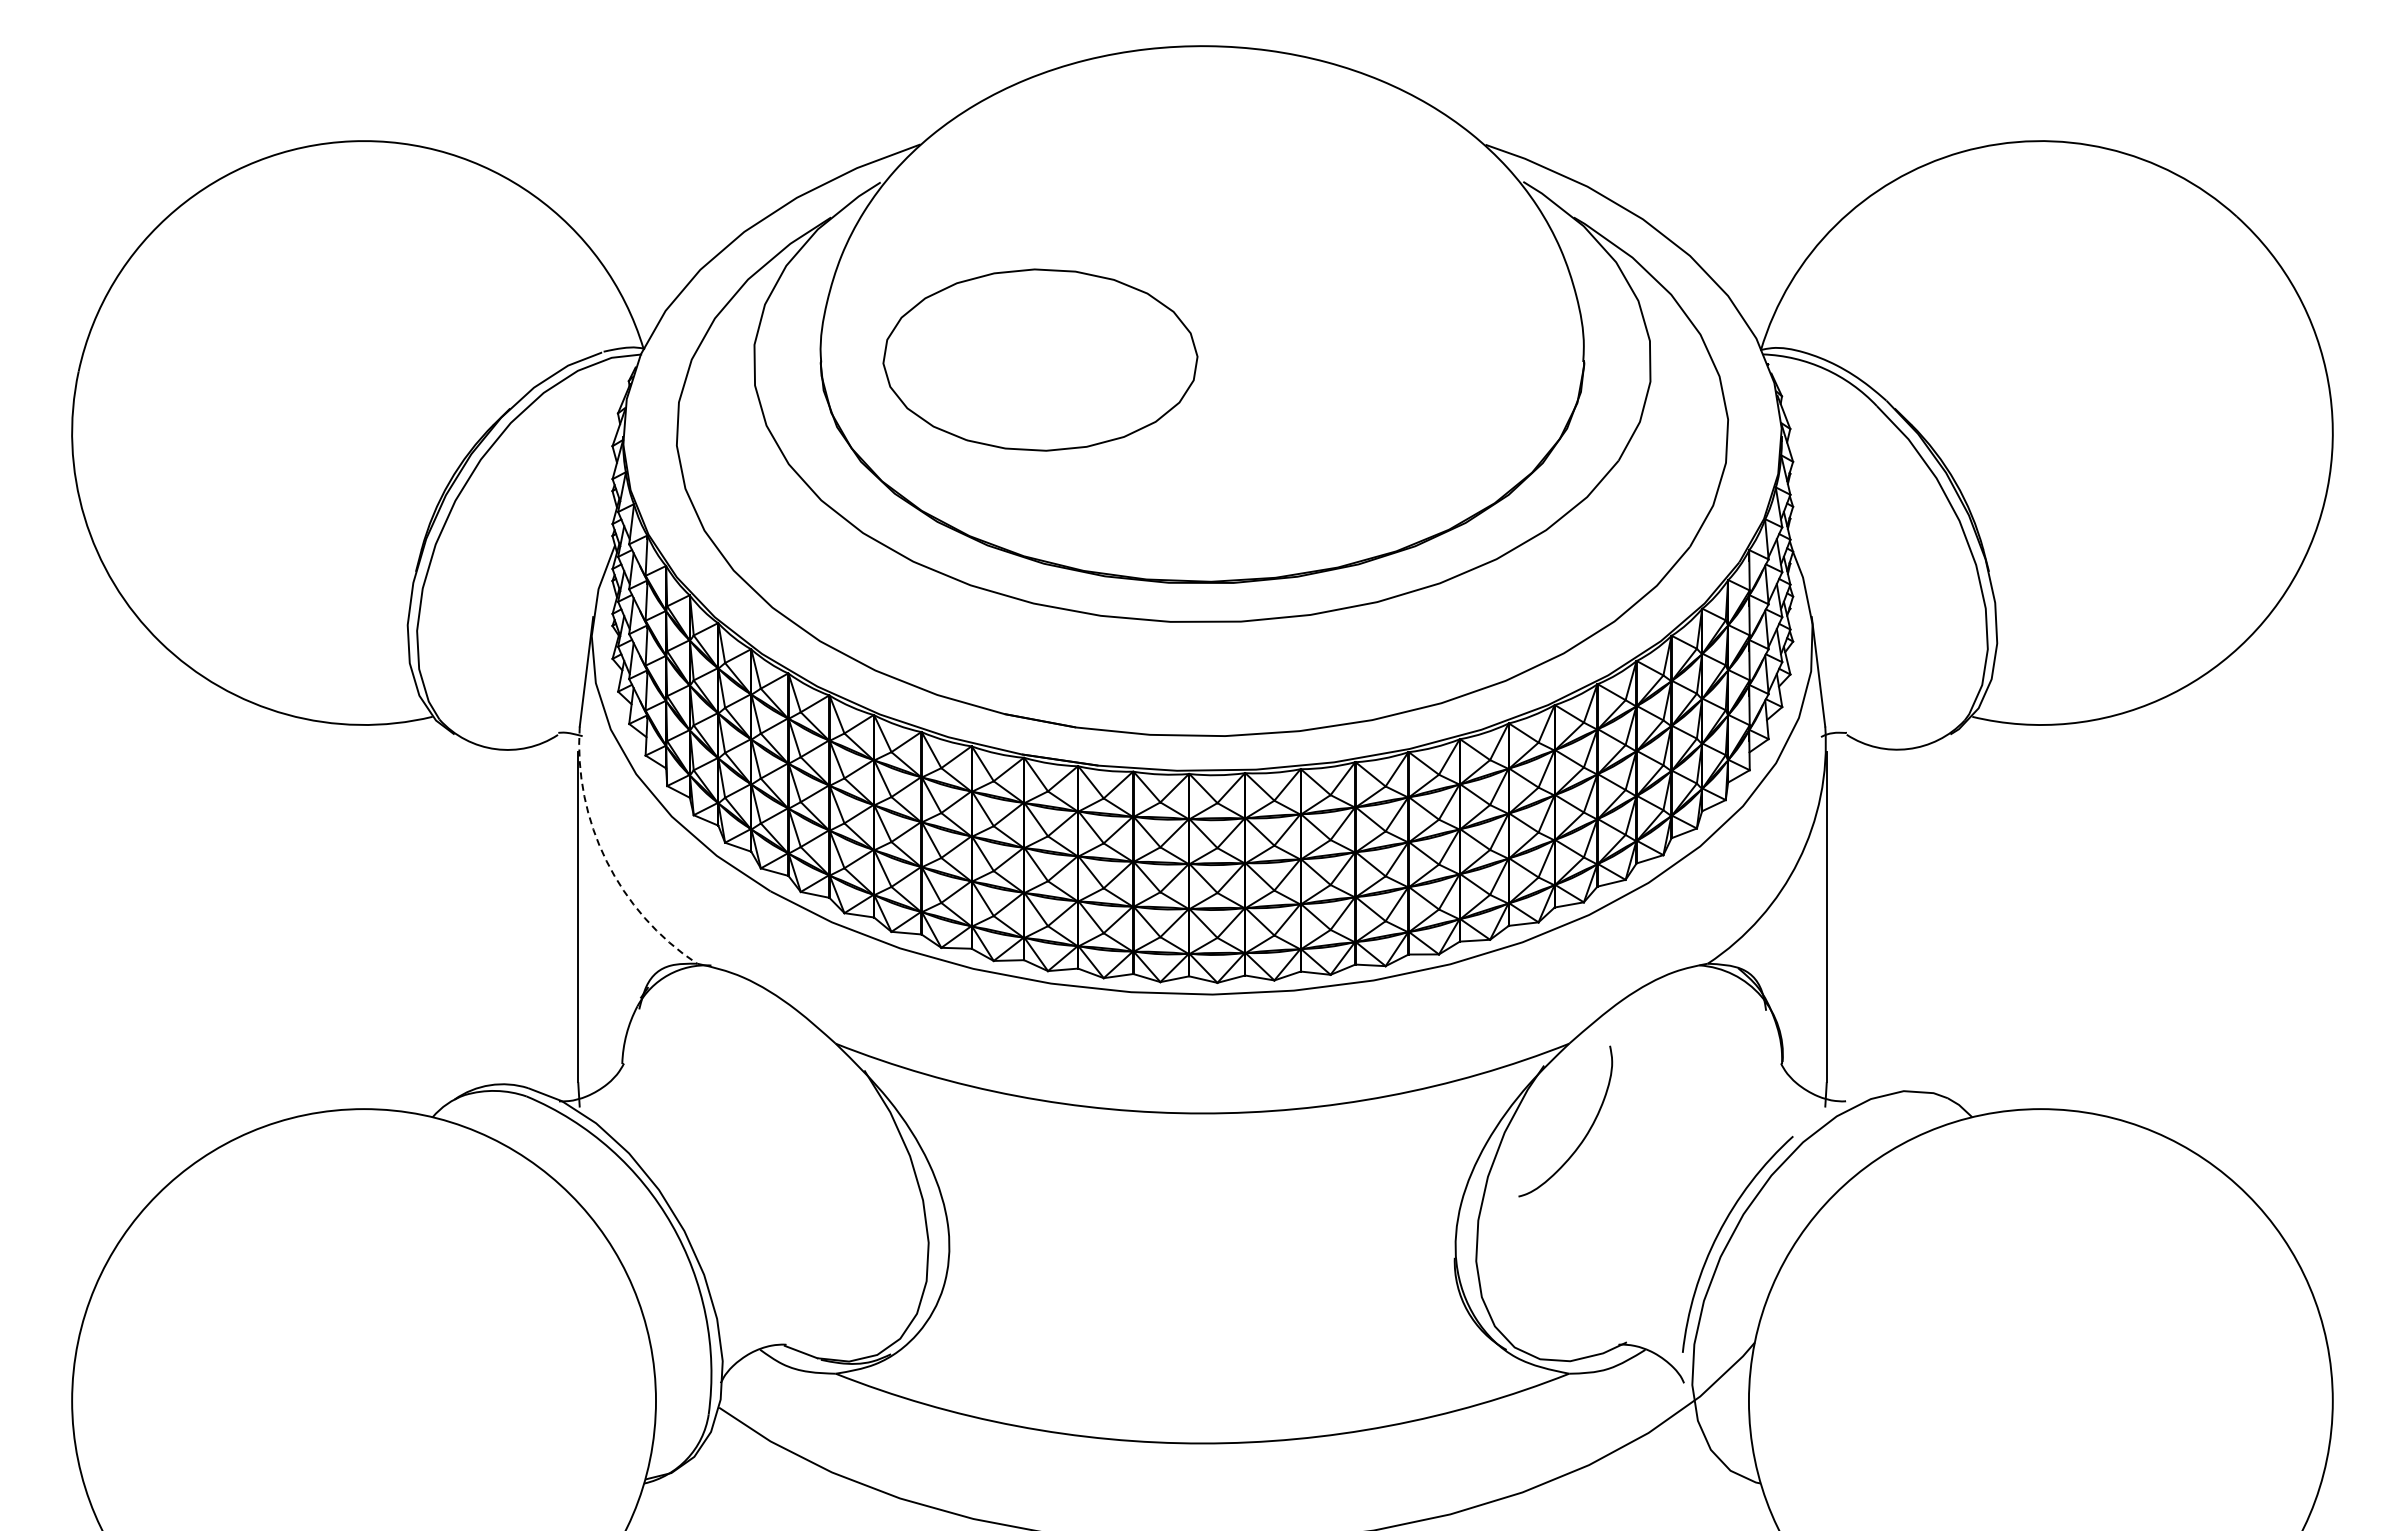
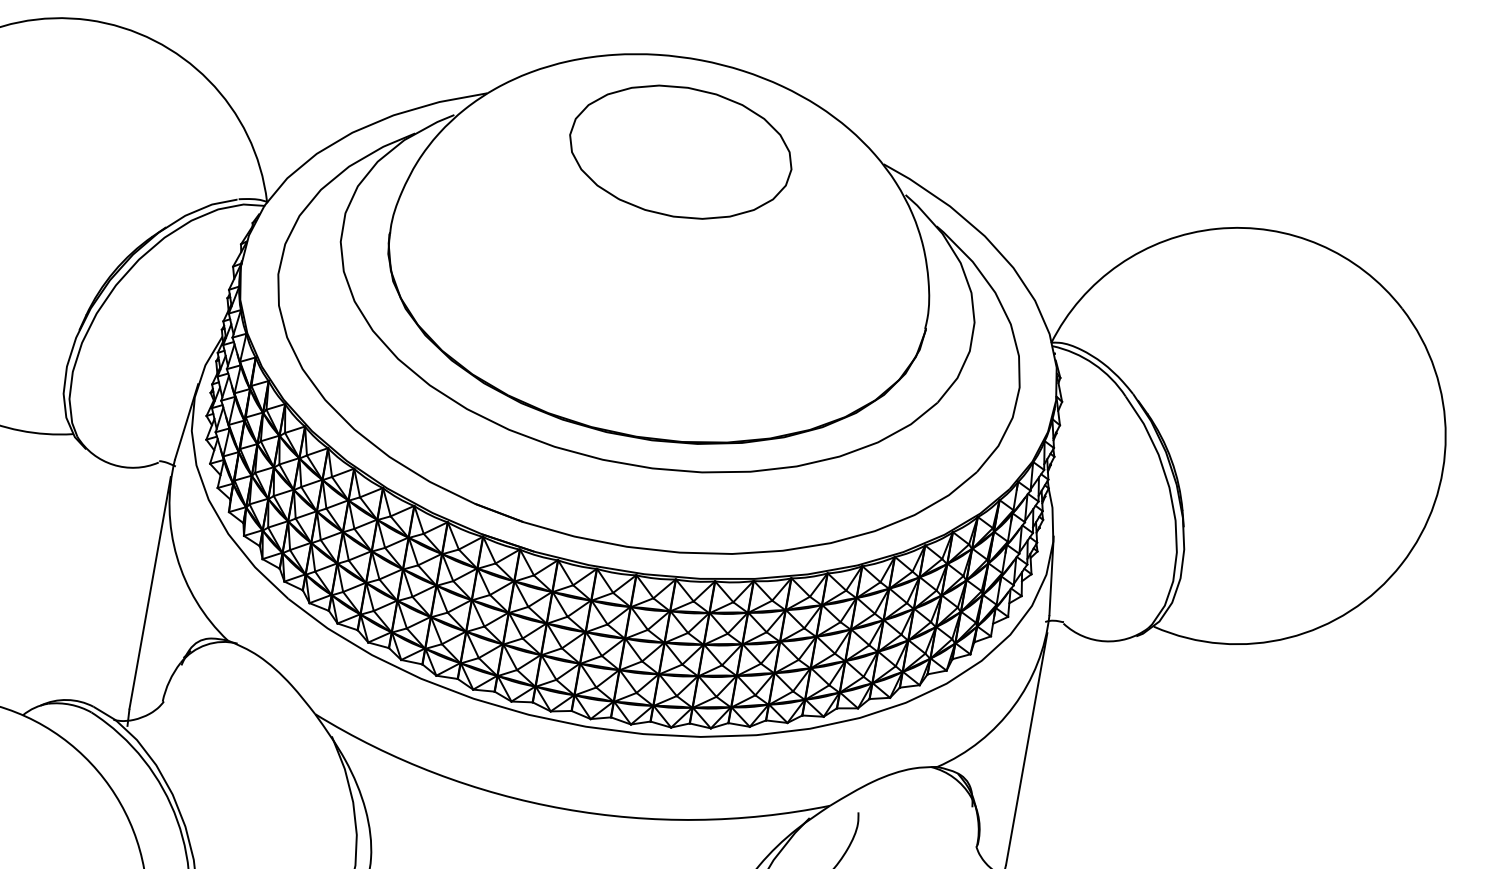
part: (1040, 359) -> (680, 151), moved
arc: (606, 861) -> (176, 557), dashed -> solid

